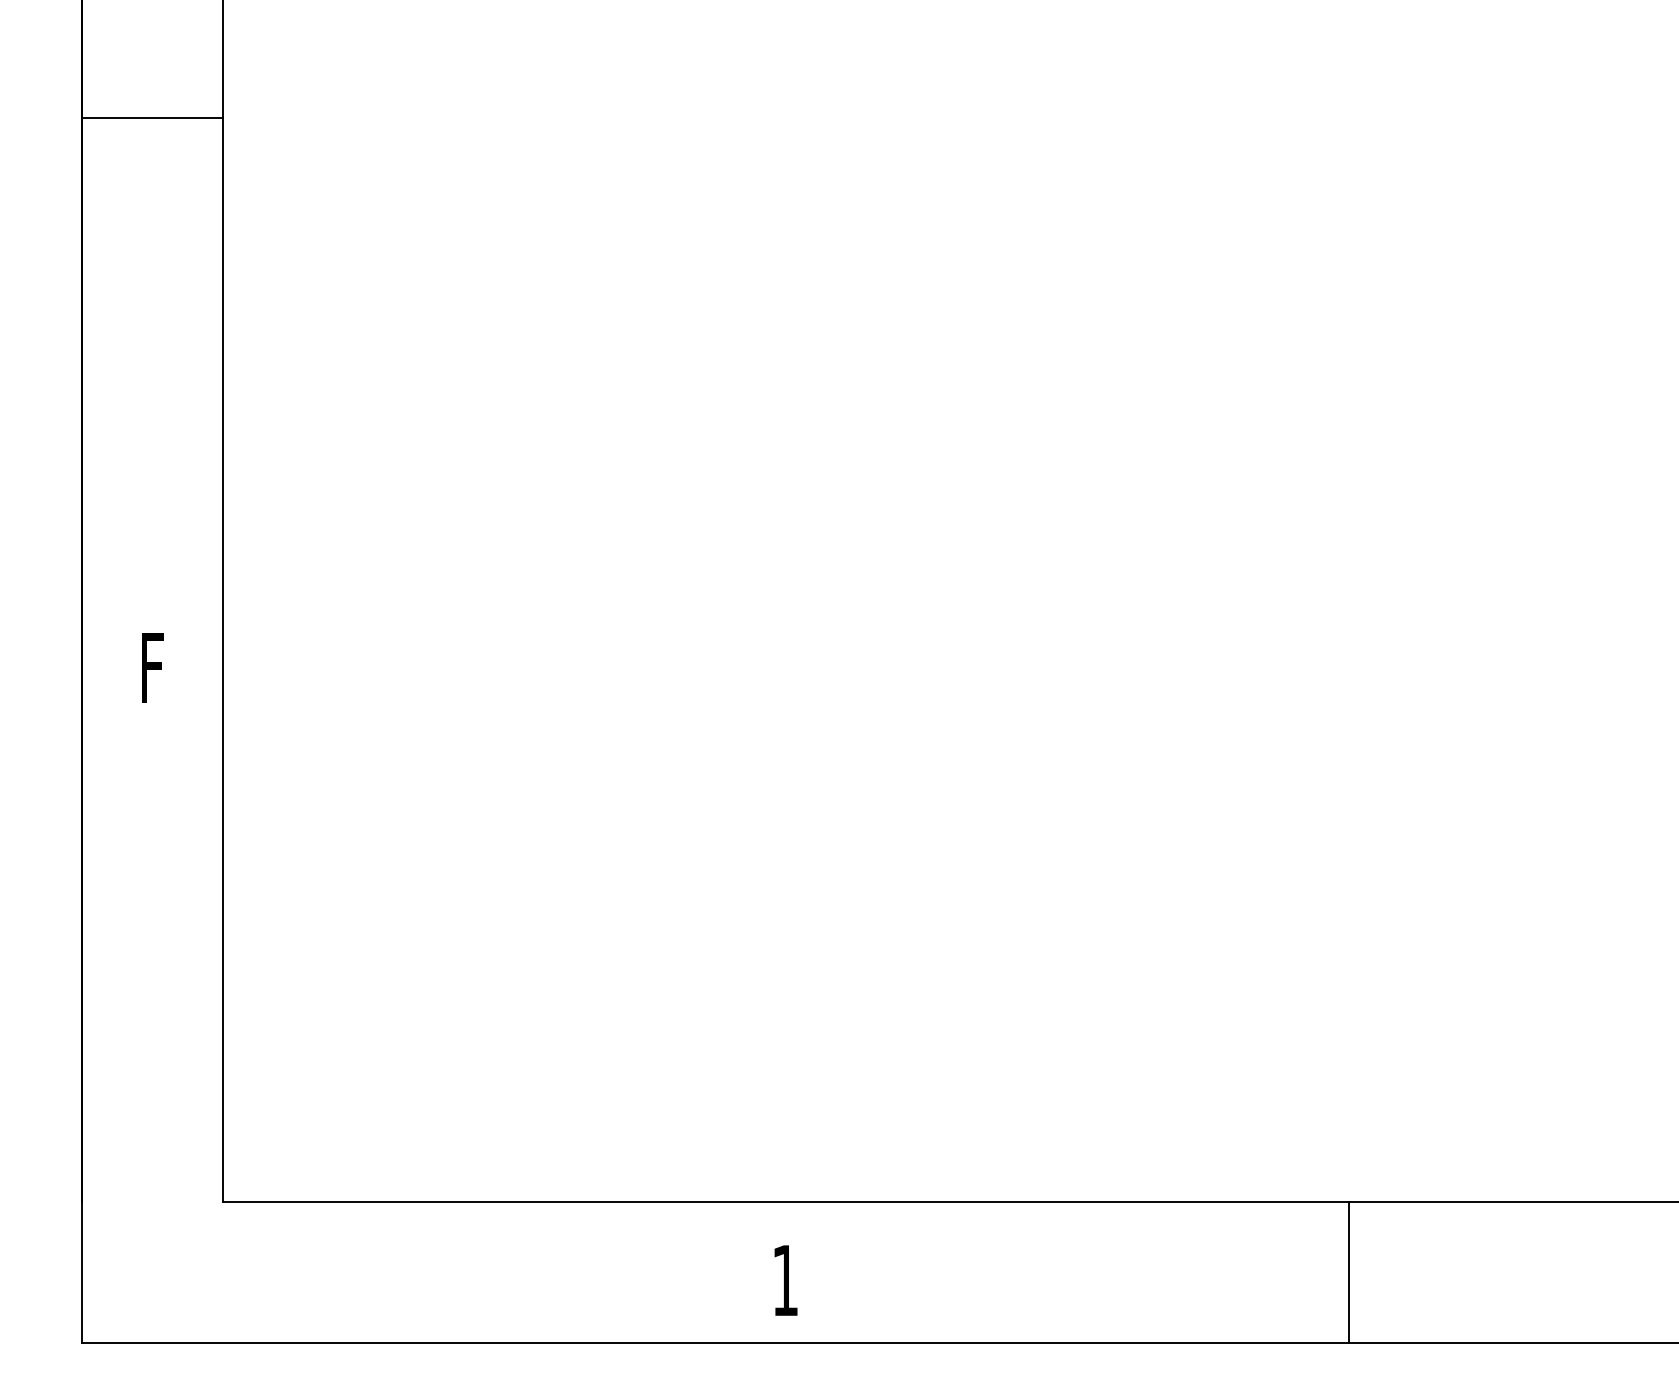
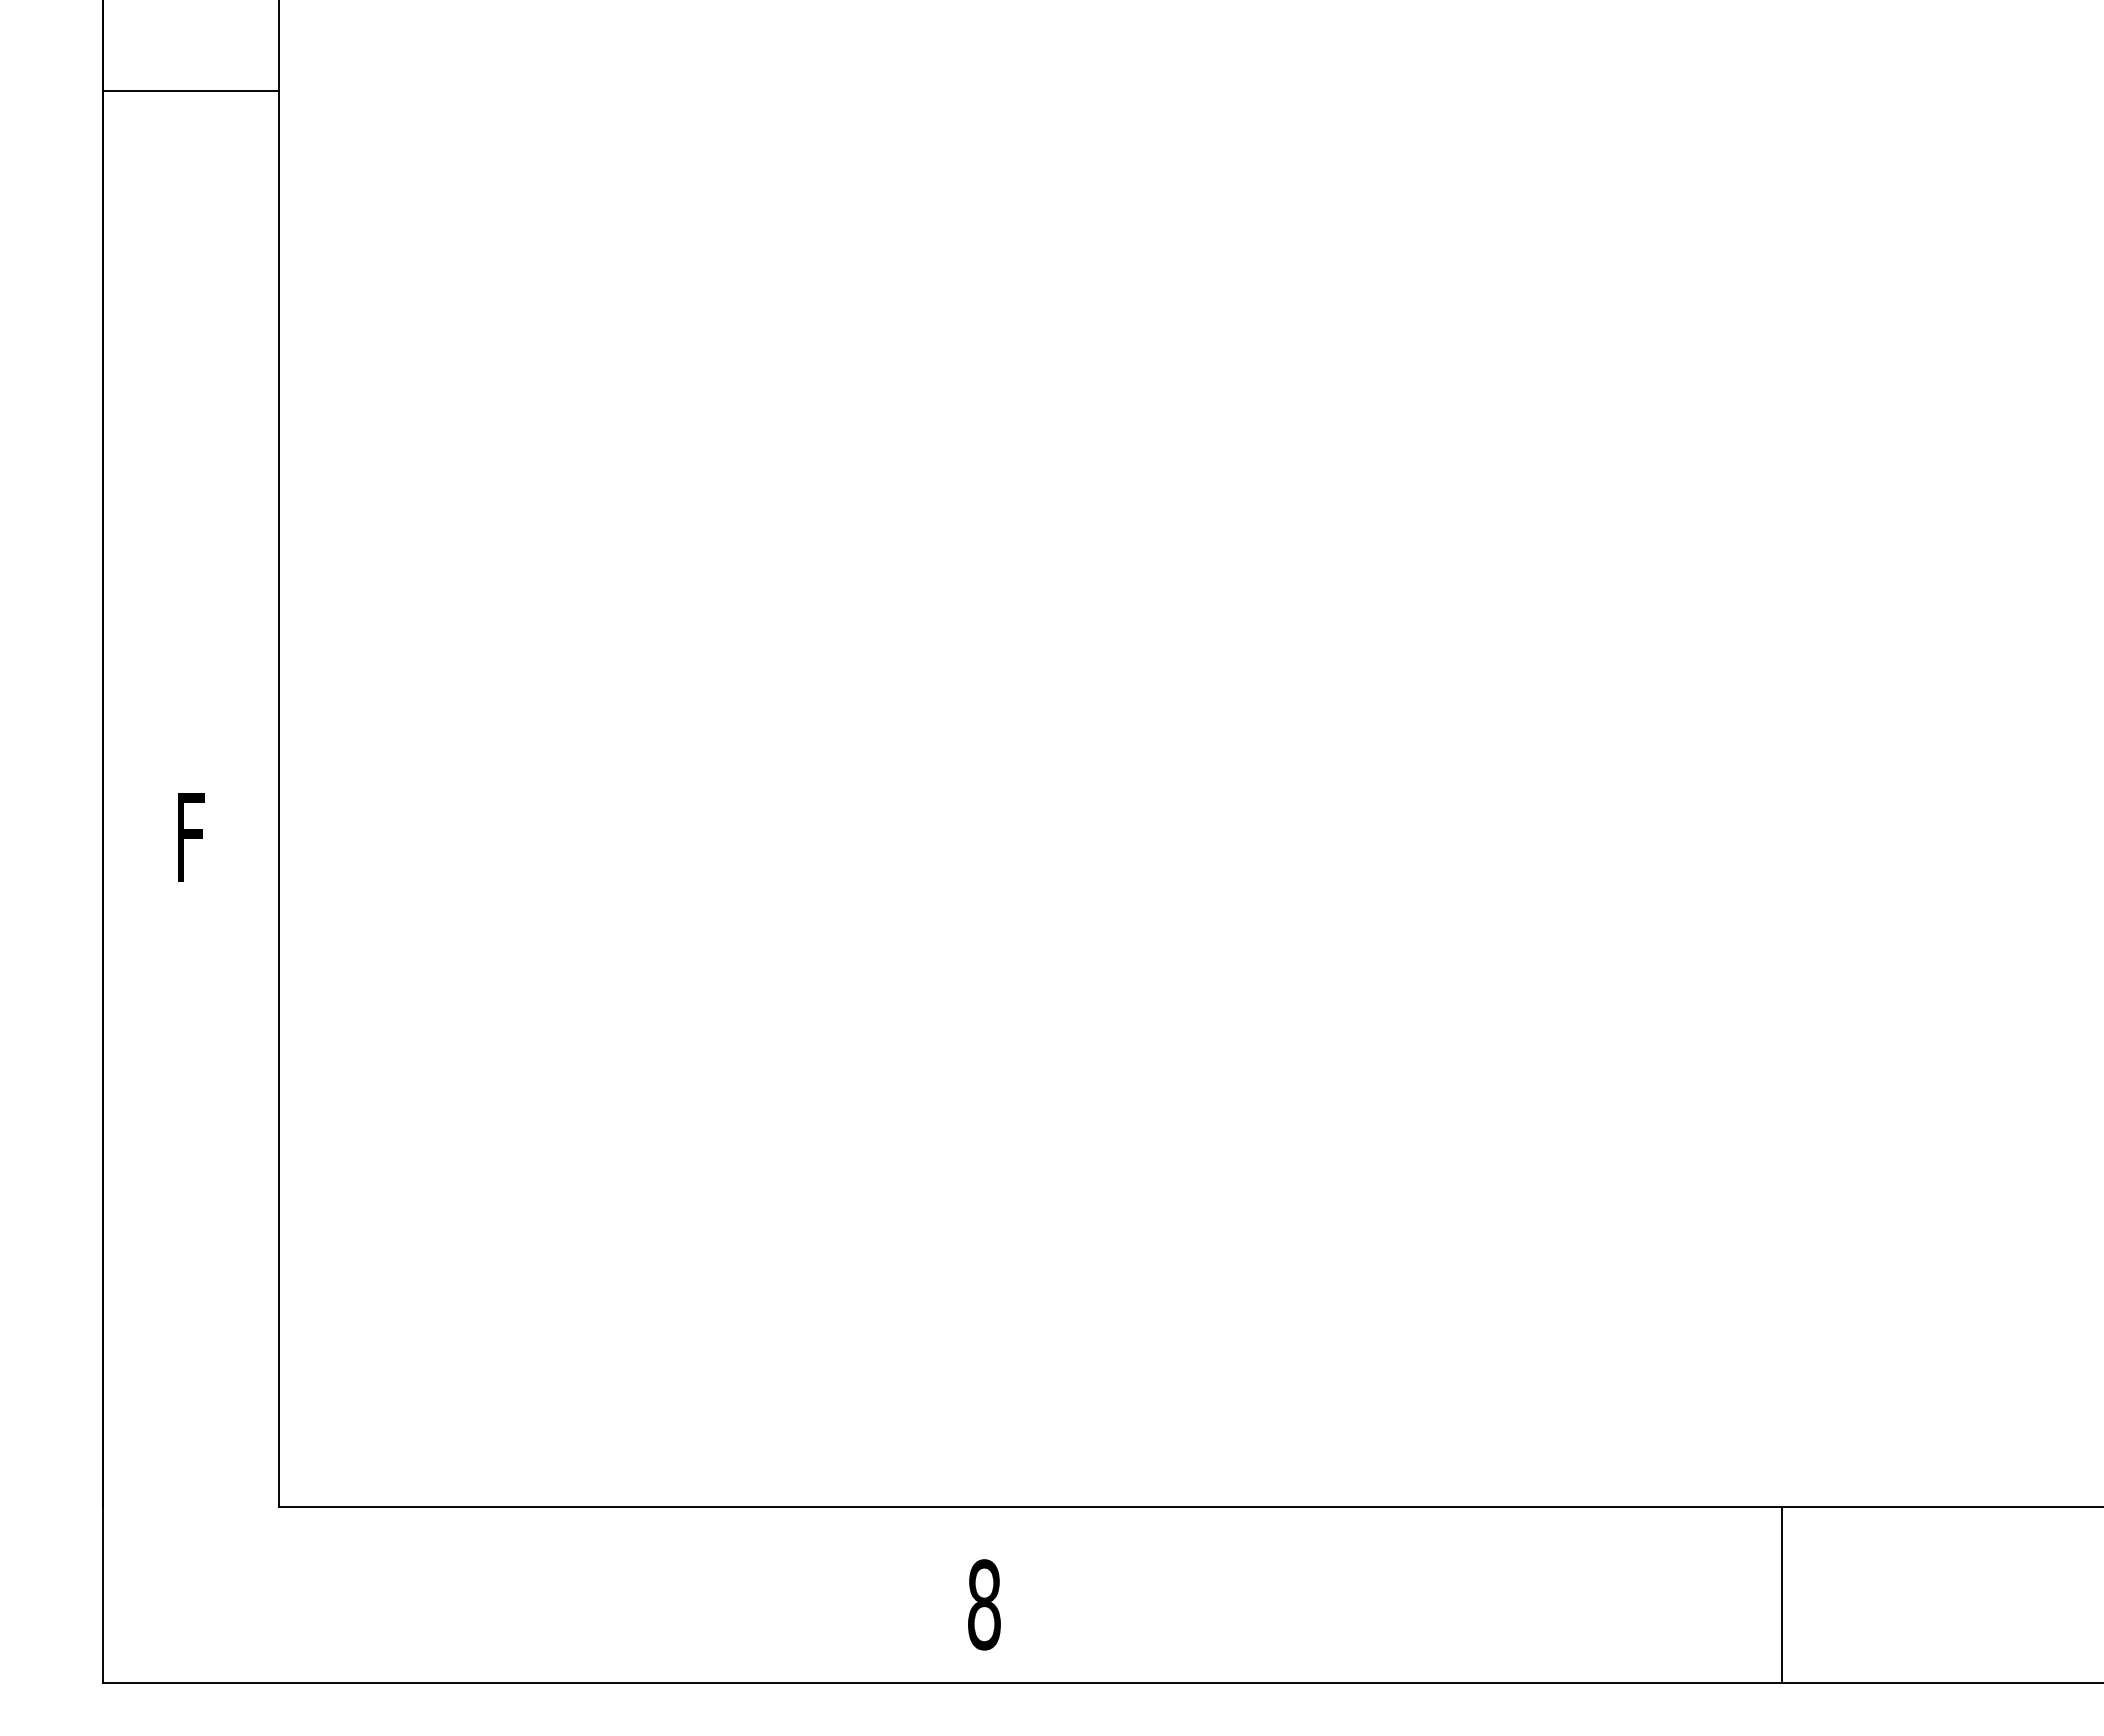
line: (152, 118) -> (191, 91), moved
line: (1349, 1272) -> (1781, 1594), moved
text: (785, 1280) -> (984, 1604), 1 -> 8

